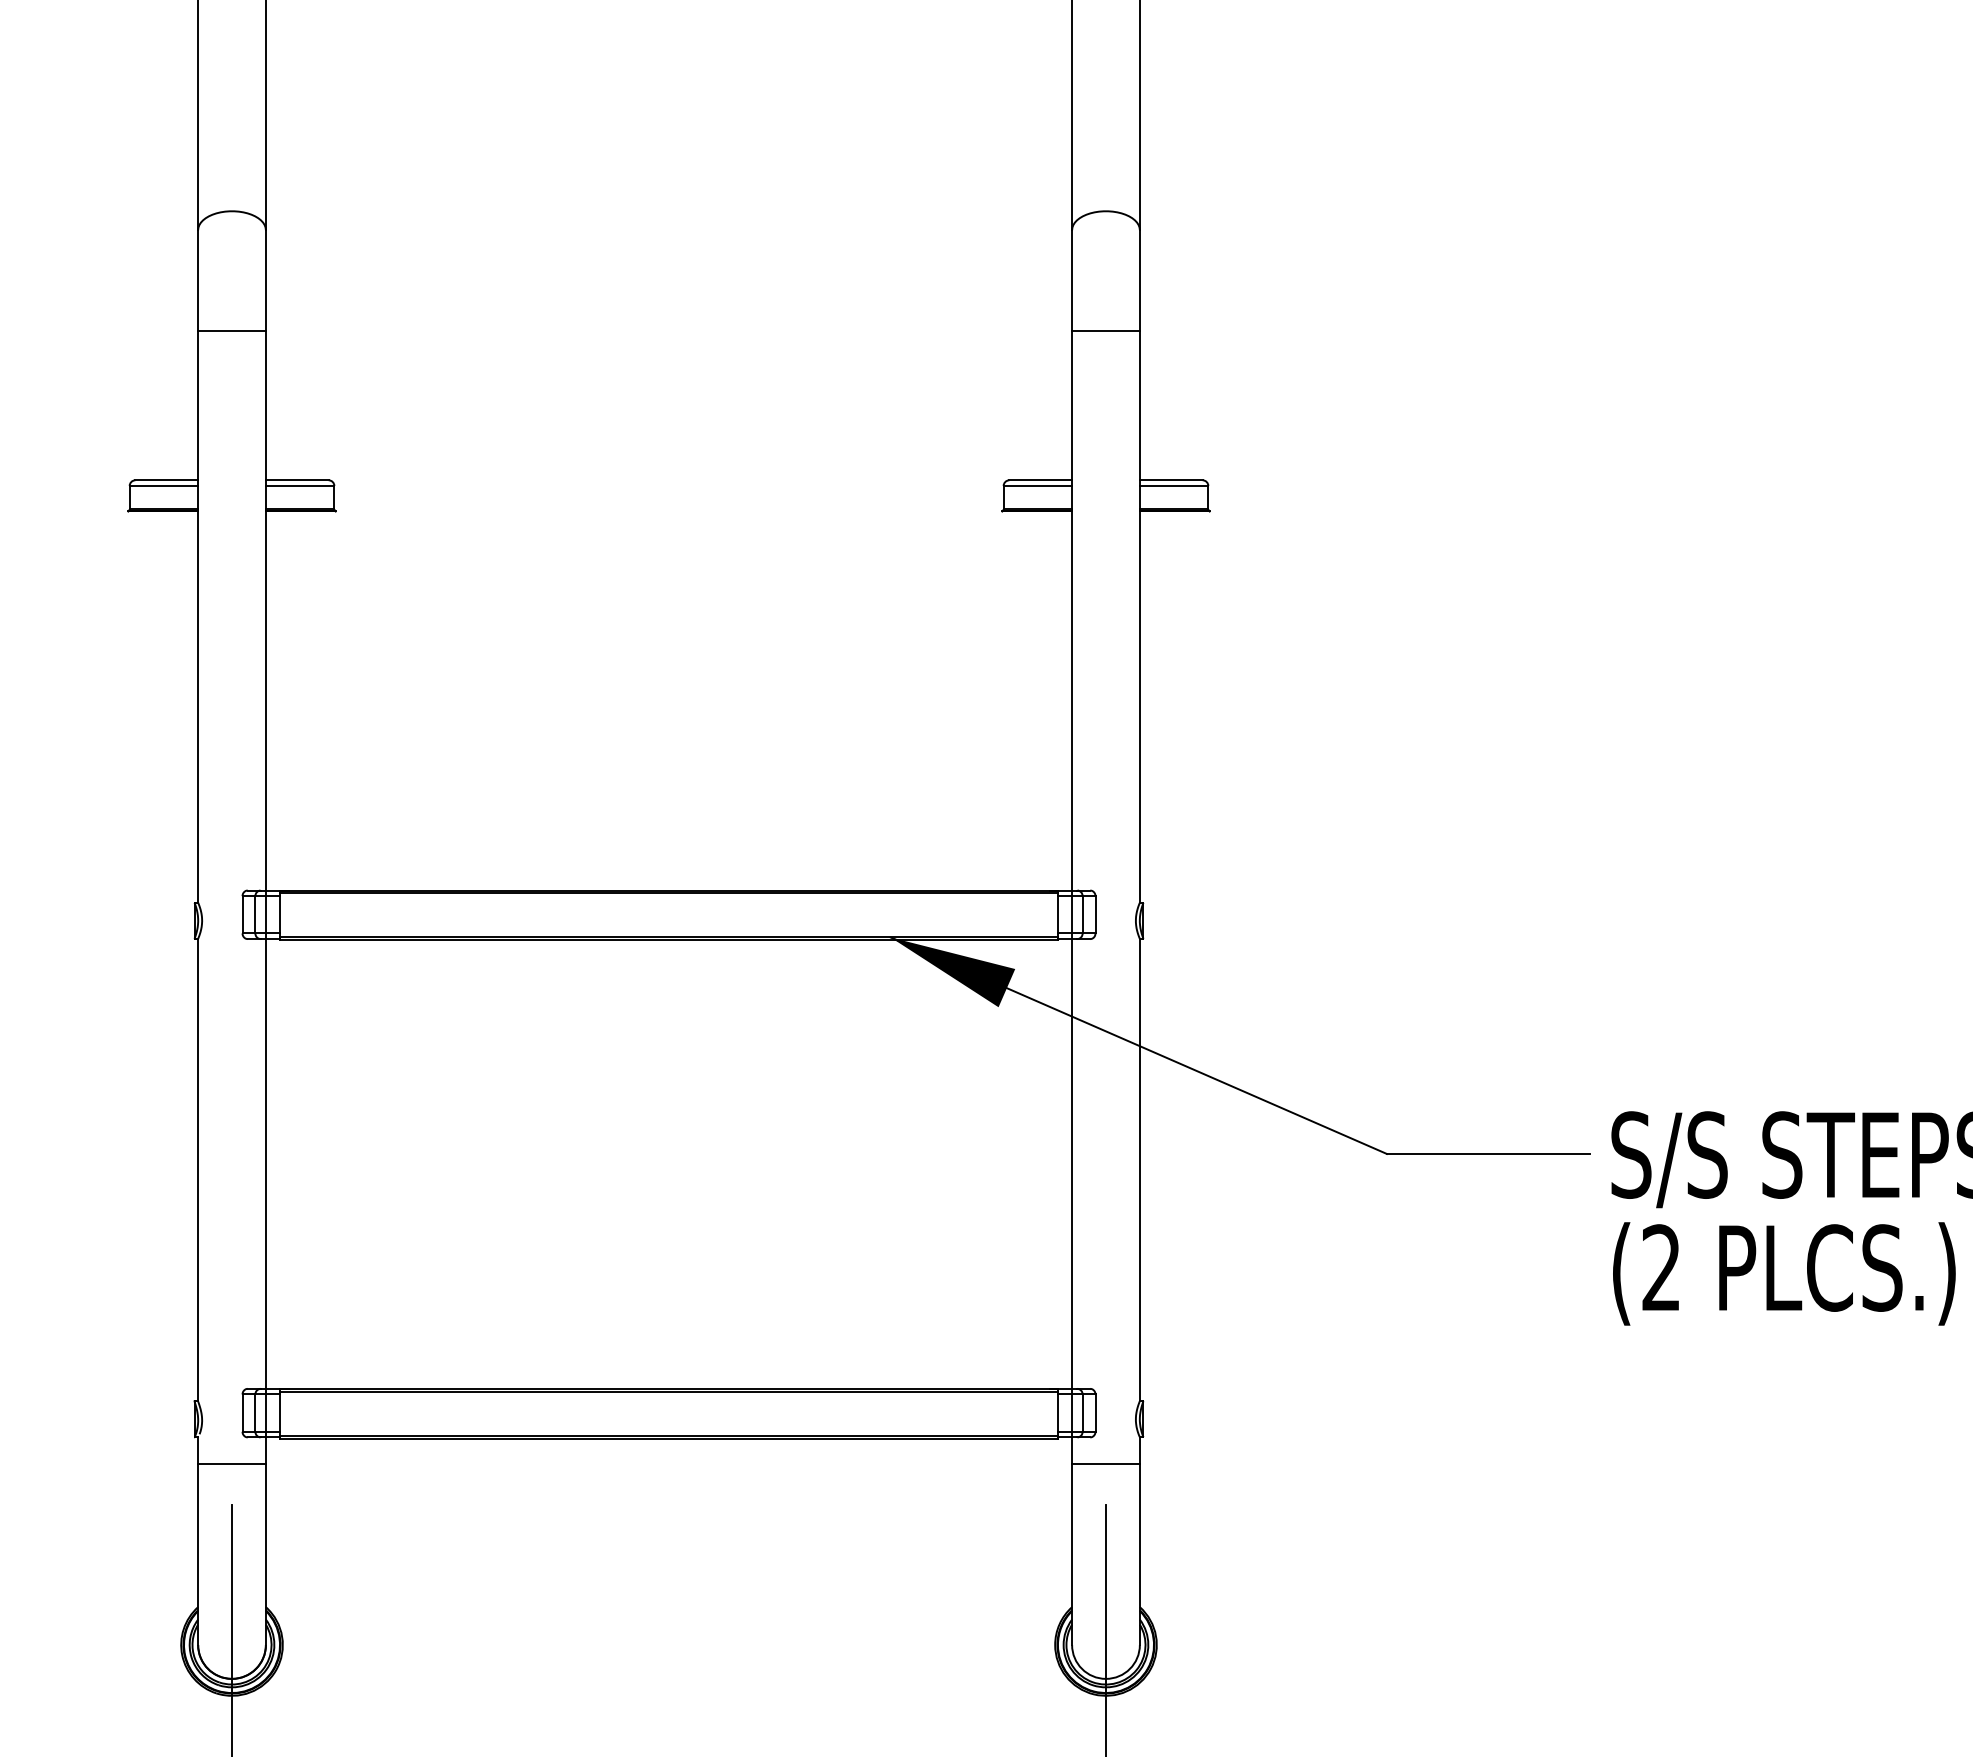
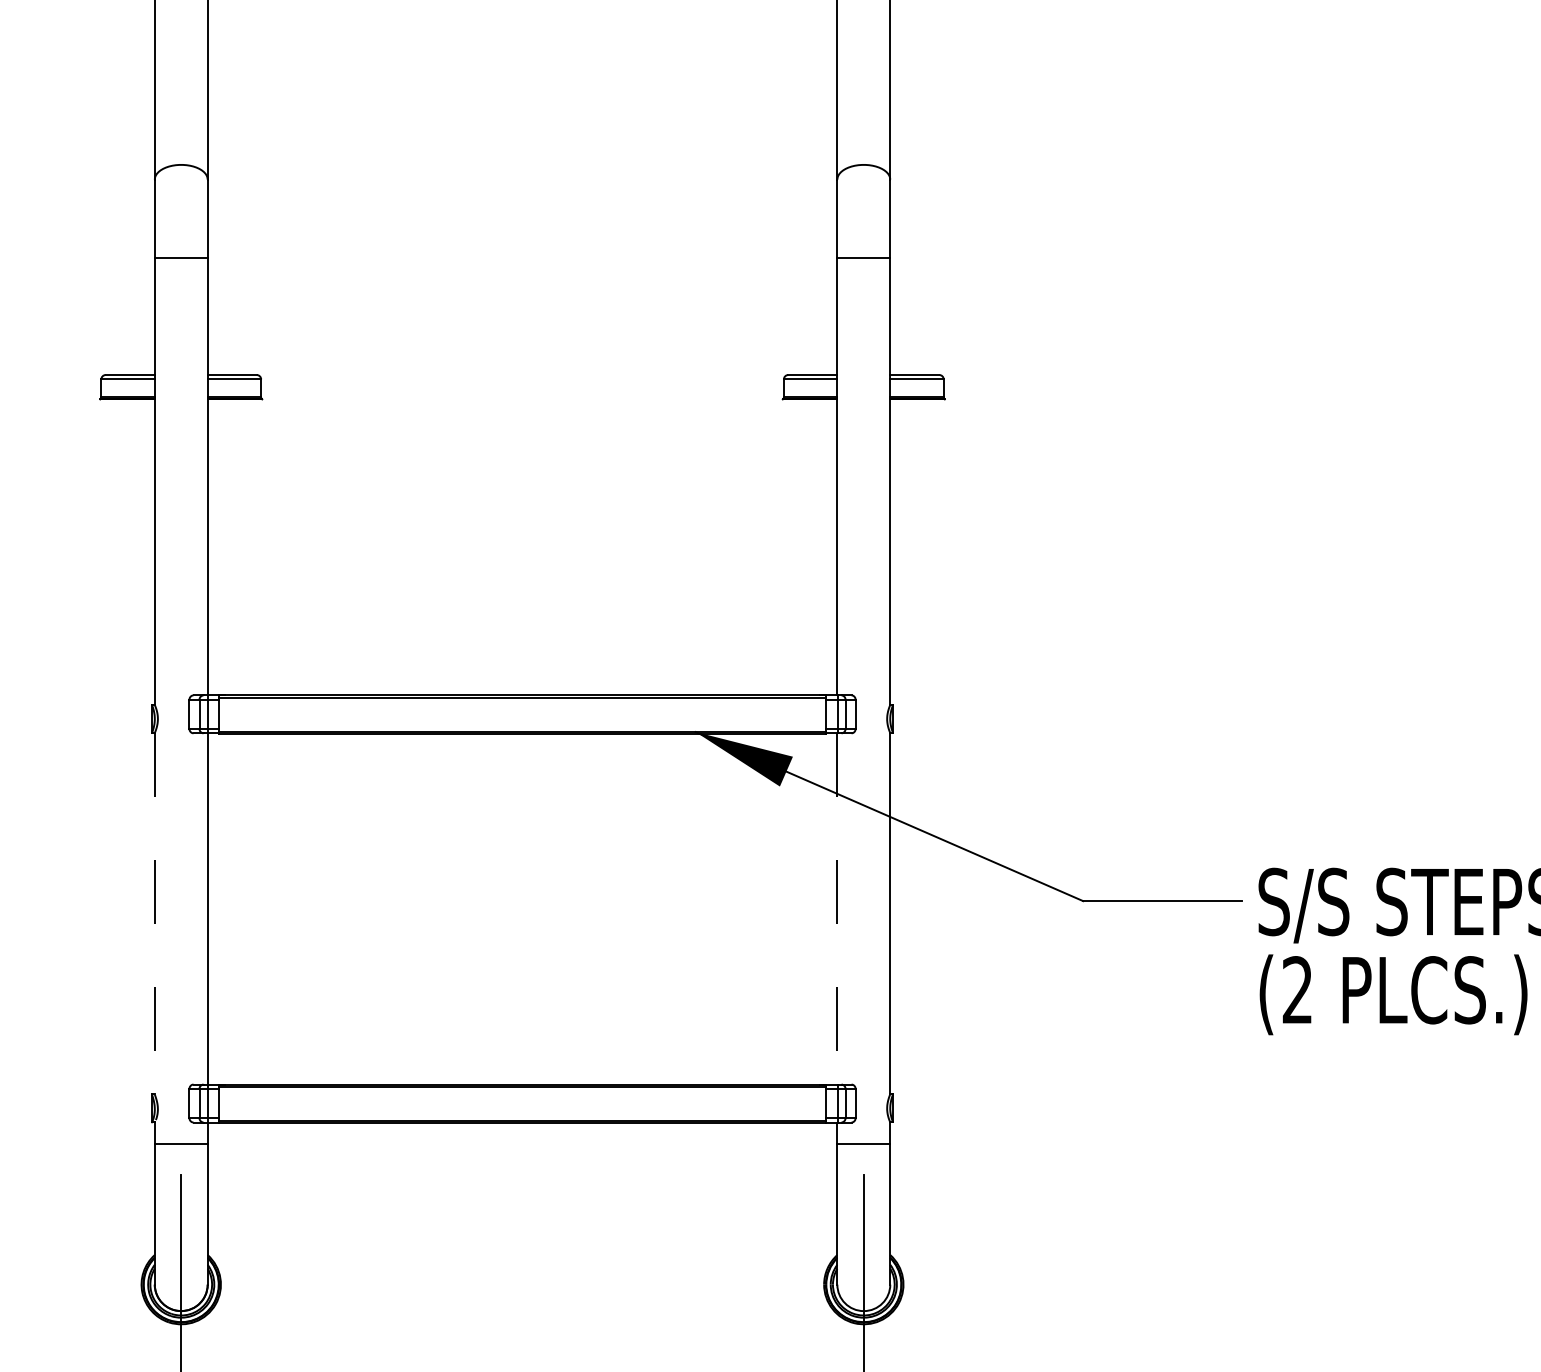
line: (1072, 1163) -> (837, 908), solid -> dashed
line: (198, 1170) -> (155, 914), solid -> dashed

